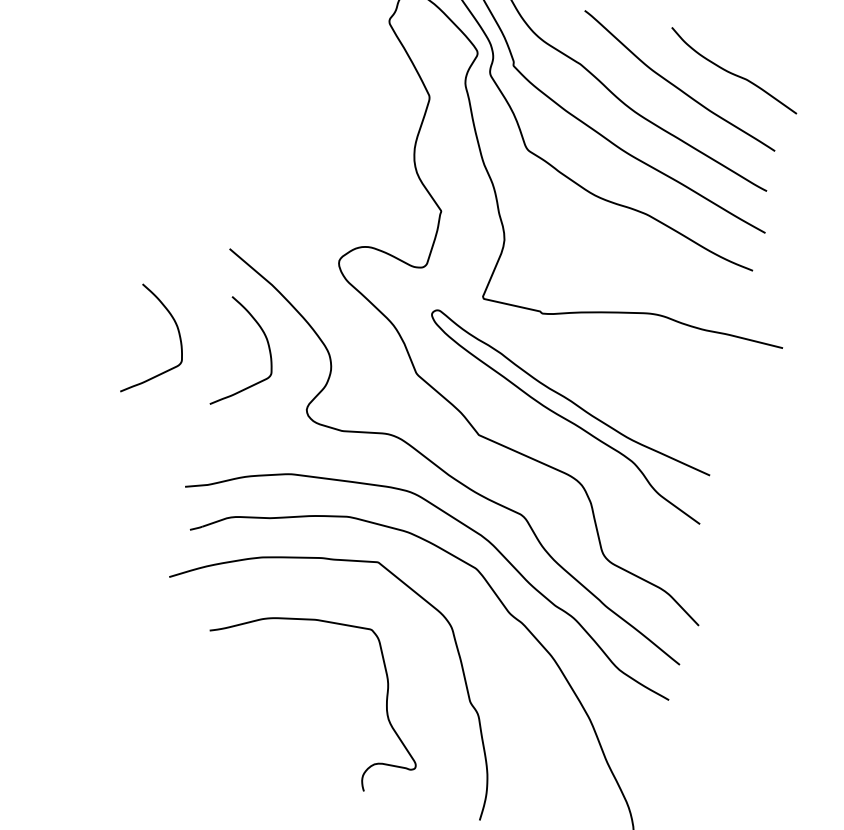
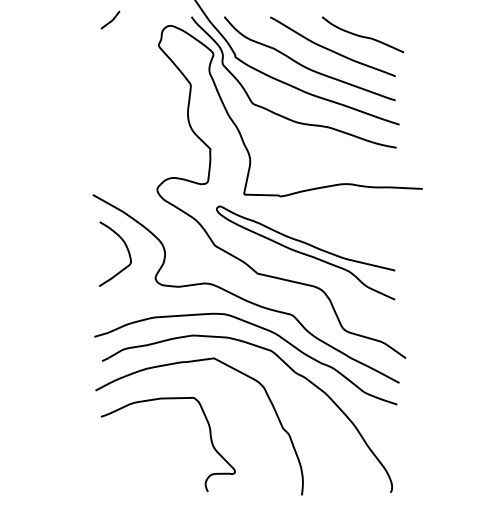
curve: (178, 337) -> (73, 251), removed
curve: (385, 697) -> (209, 435), moved

